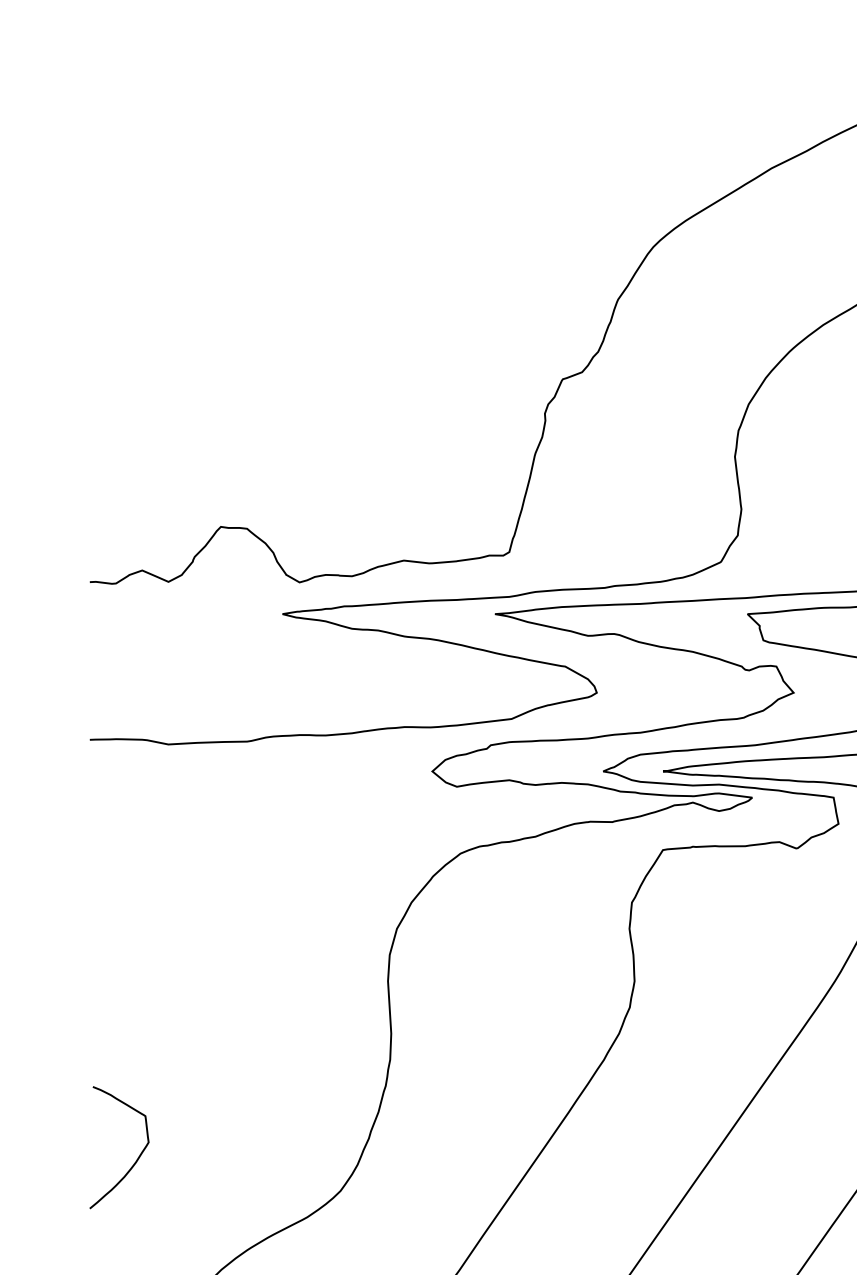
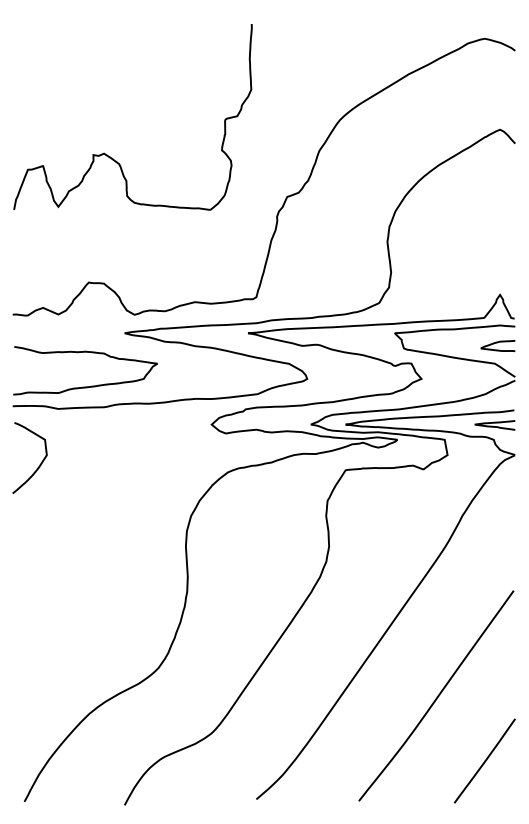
curve: (253, 306) -> (107, 154), added
curve: (215, 705) -> (85, 386), added
curve: (135, 1158) -> (39, 464), moved

